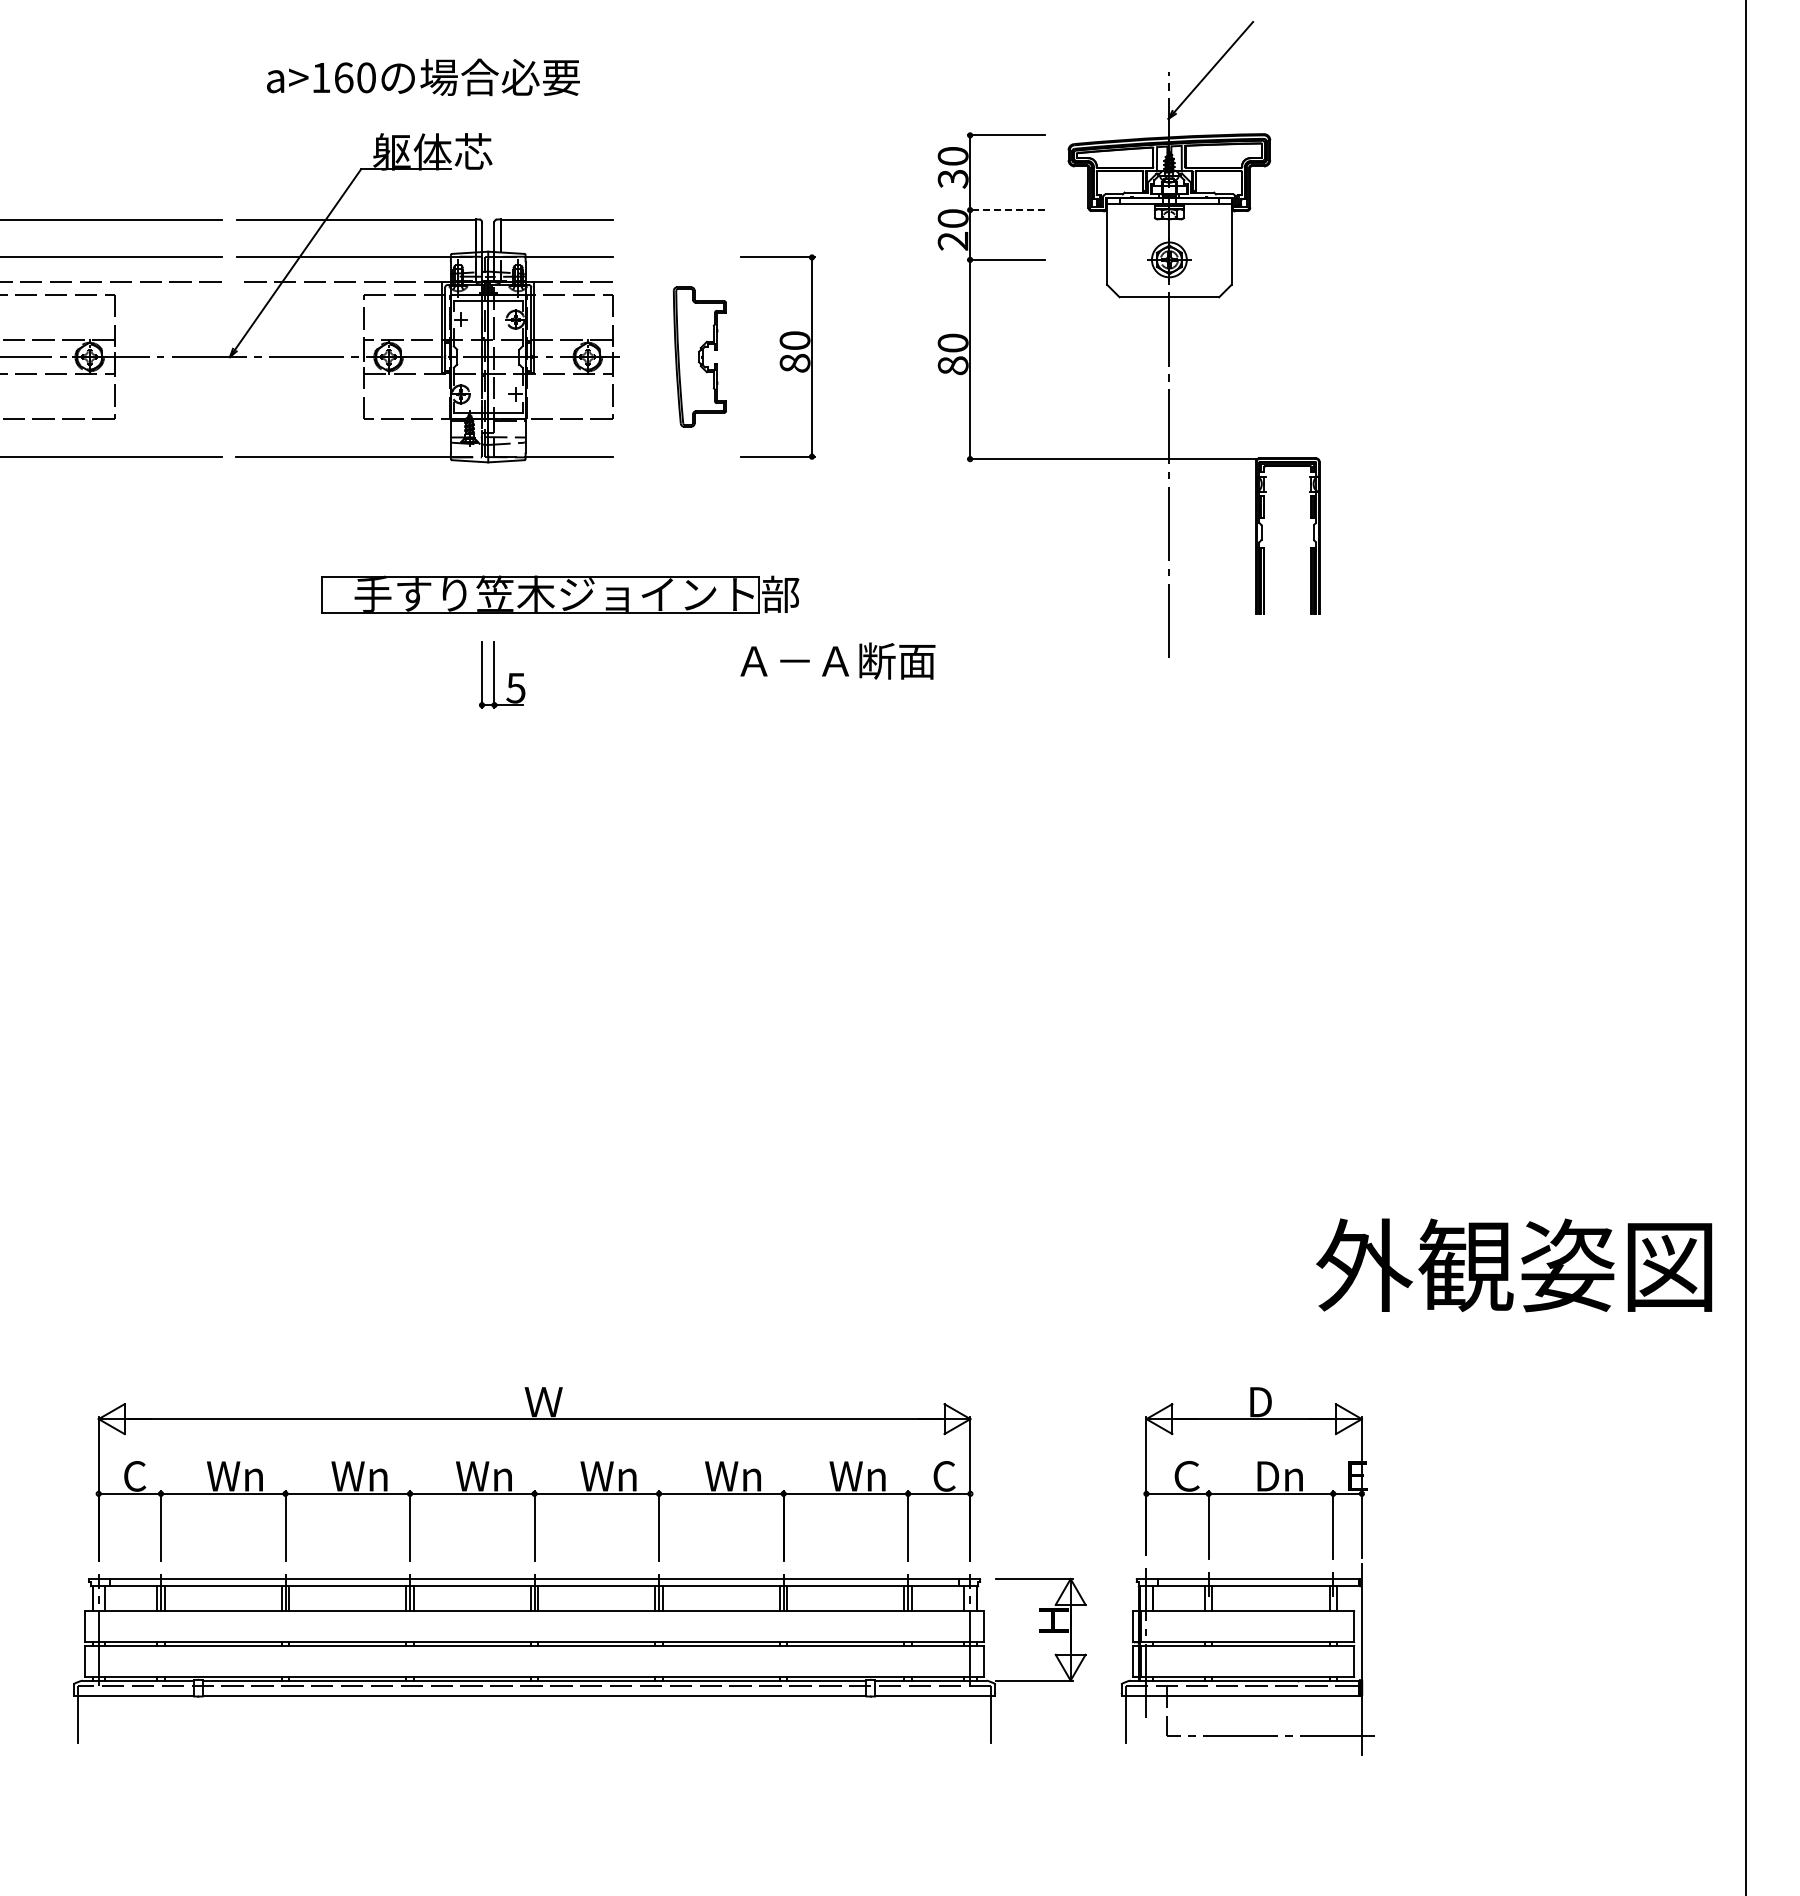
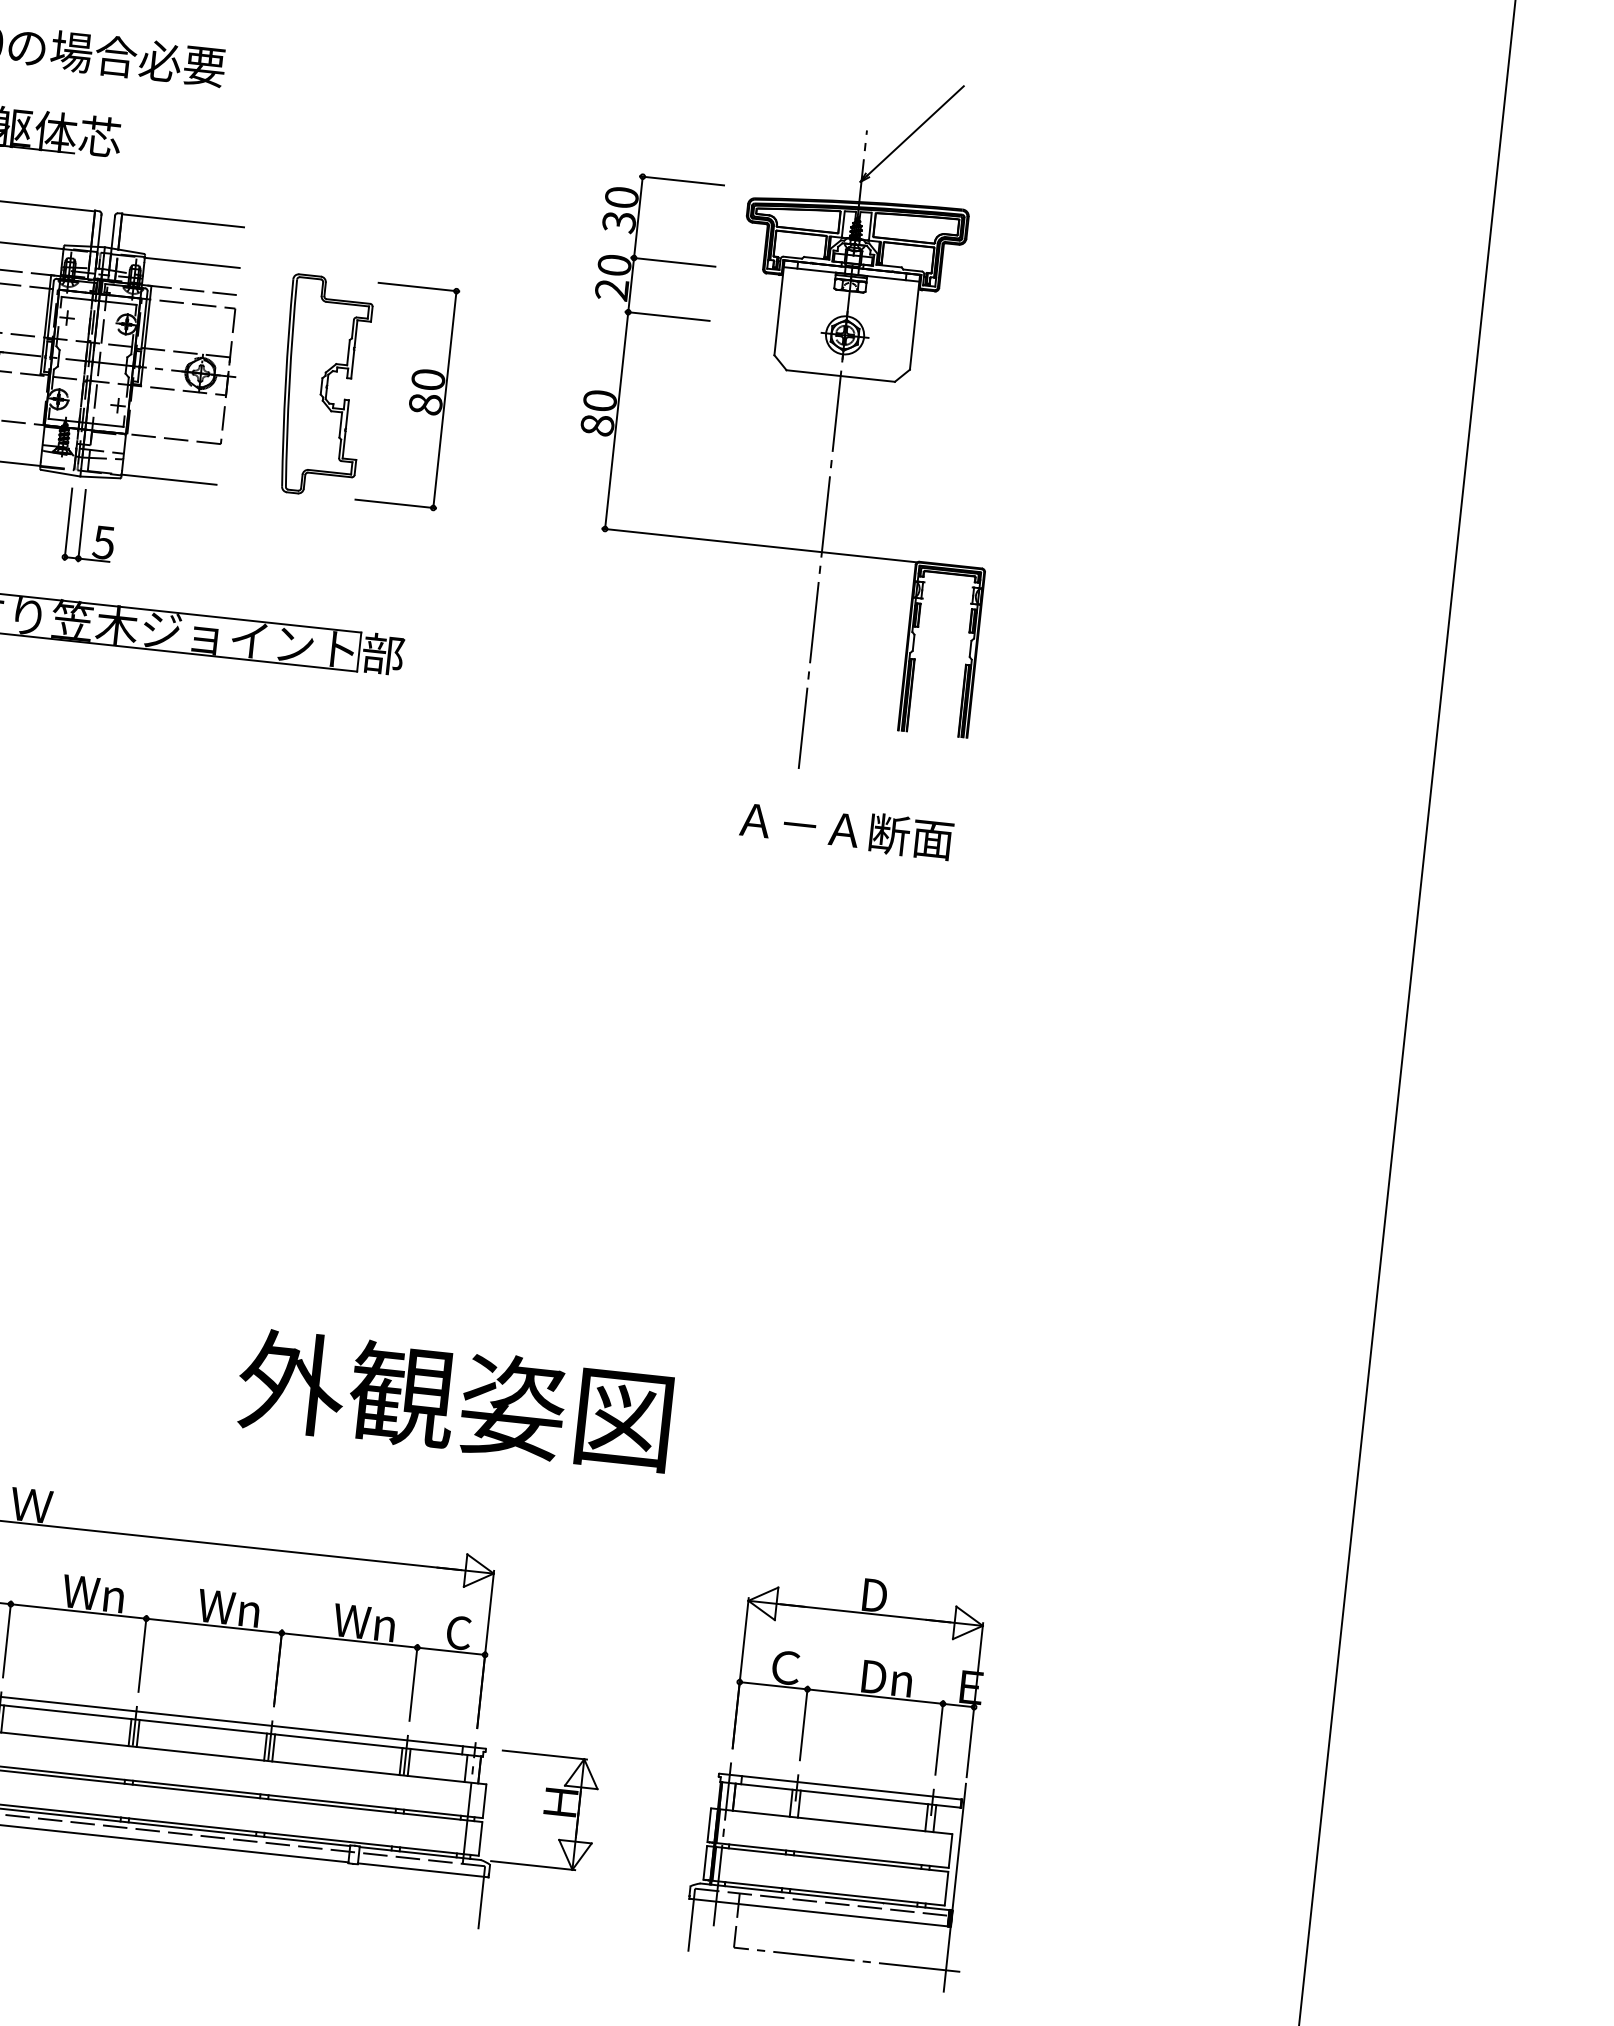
line: (1006, 210) -> (673, 262), dashed -> solid
part: (699, 356) -> (322, 385), size x1.43
text: (837, 660) -> (846, 829), moved
part: (509, 674) -> (98, 526), moved
text: (1514, 1265) -> (455, 1400), moved
part: (1247, 1578) -> (839, 1785), moved

